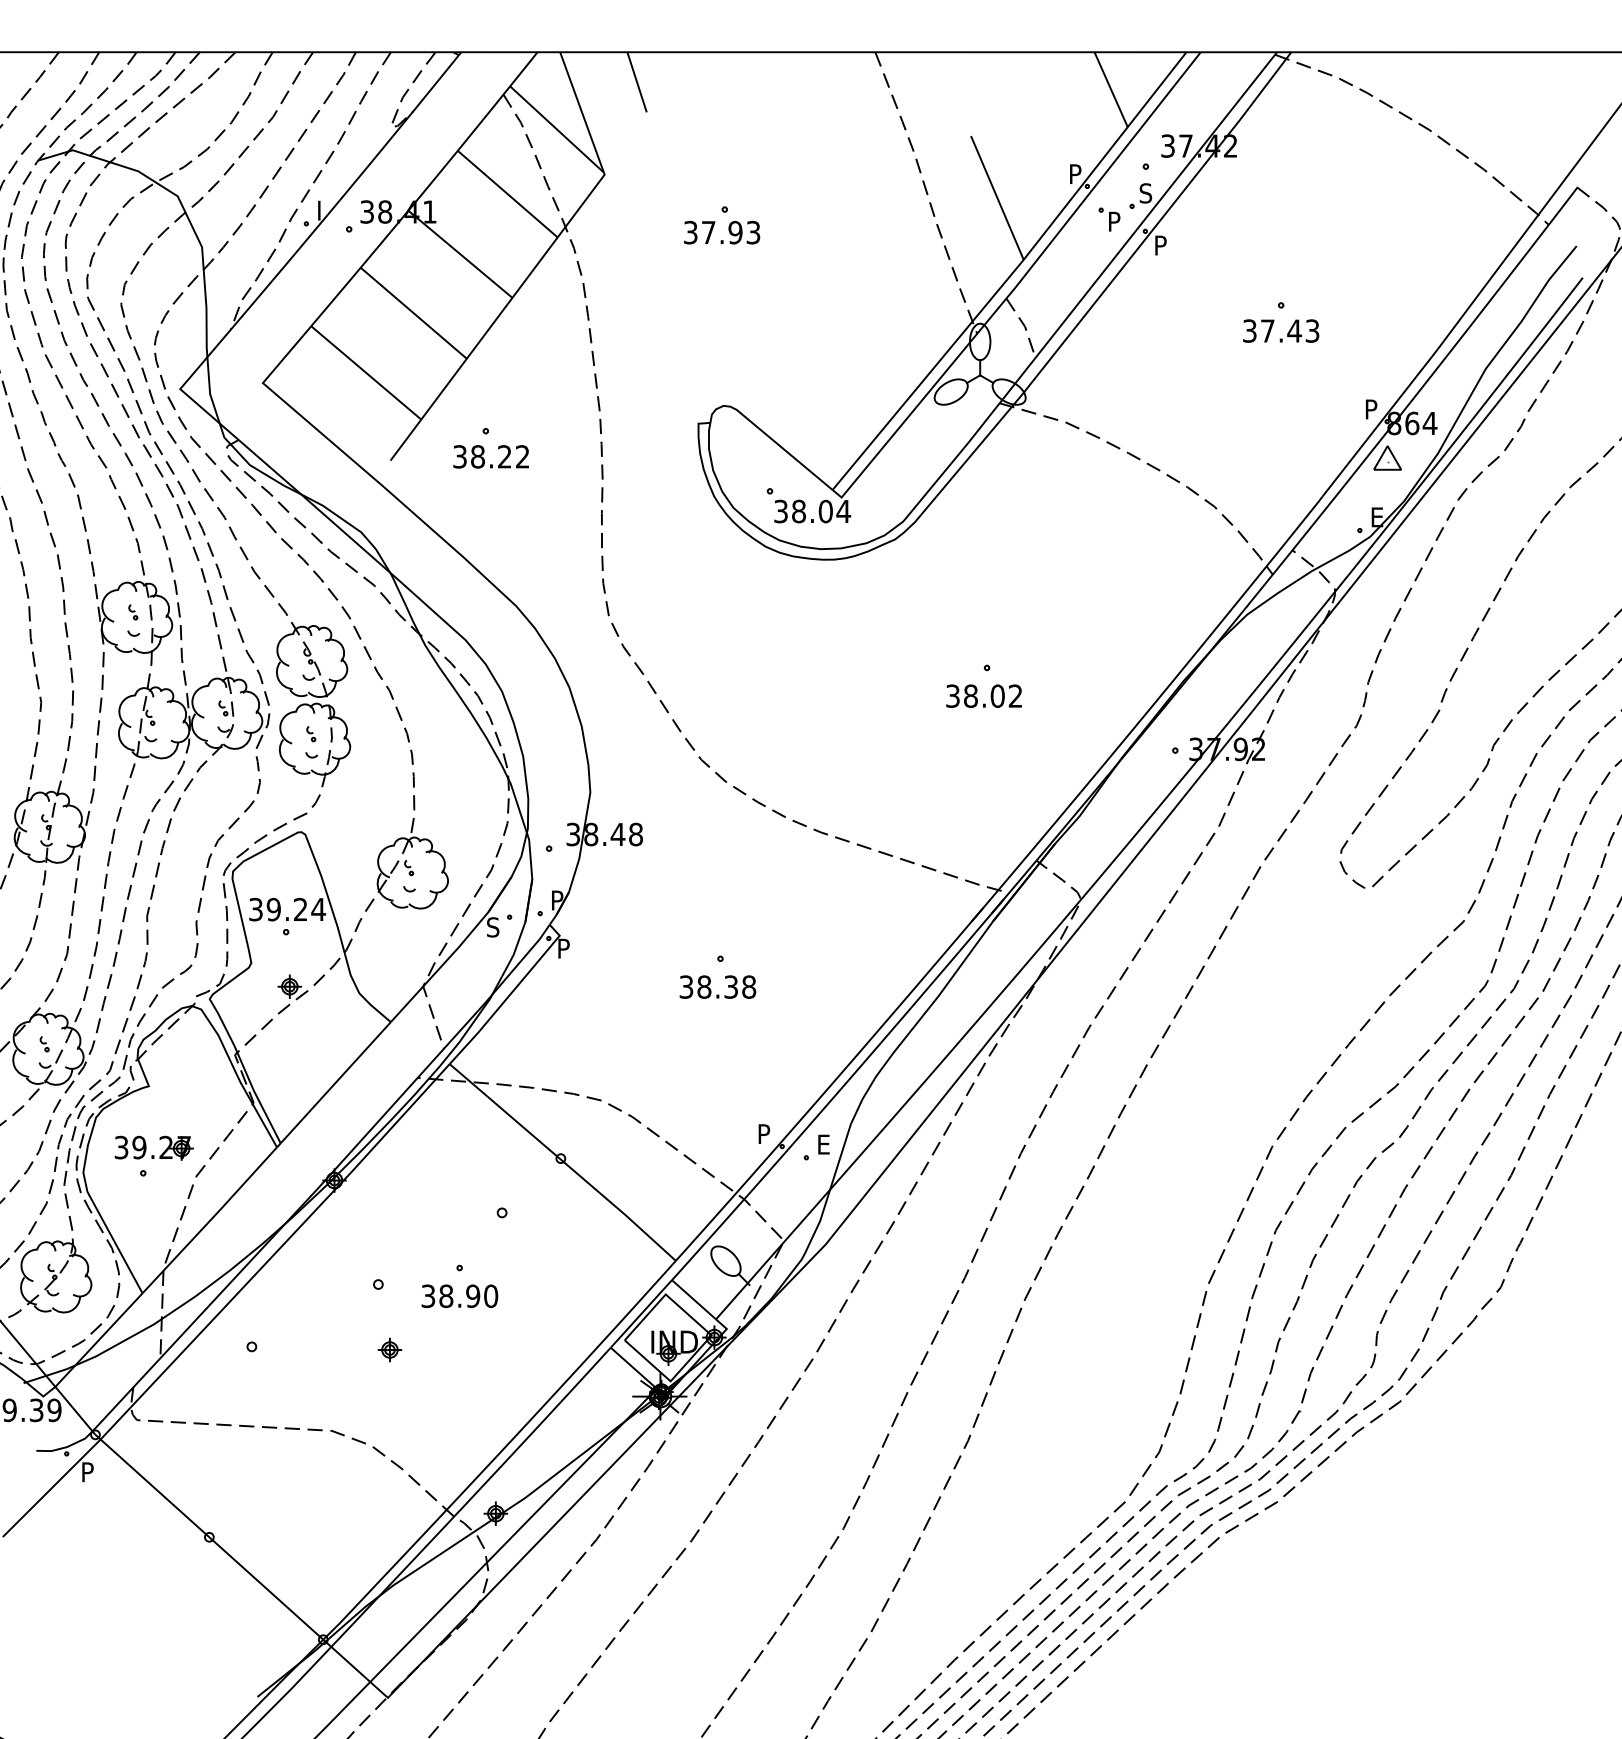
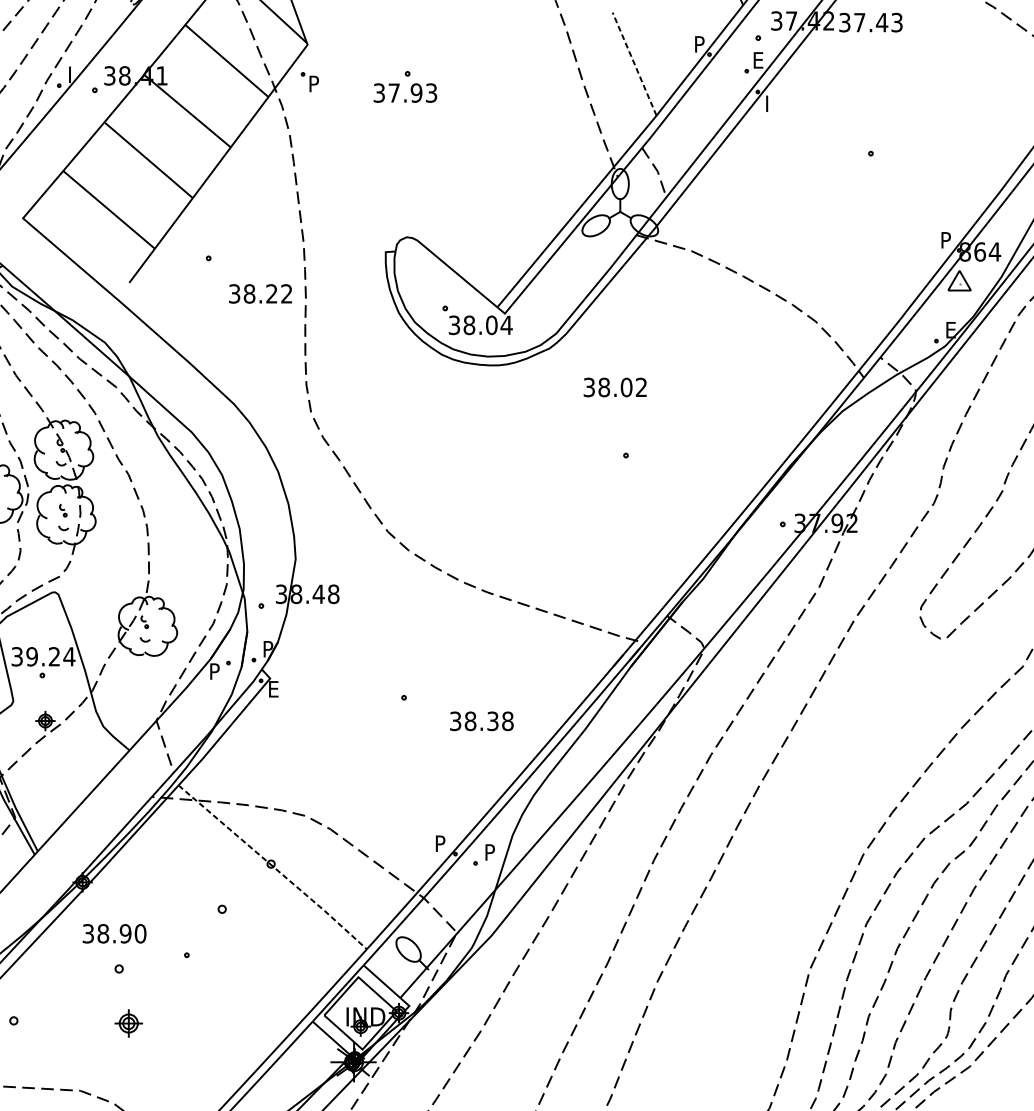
text: (1145, 193) -> (757, 60), S -> E
line: (997, 197) -> (634, 63), solid -> dashed
part: (1109, 219) -> (309, 82), moved
text: (1161, 241) -> (771, 100), P -> I
text: (1281, 330) -> (871, 22), moved
text: (490, 456) -> (260, 293), moved
text: (983, 695) -> (614, 386), moved
text: (493, 927) -> (215, 671), S -> P
text: (564, 948) -> (274, 689), P -> E
text: (717, 986) -> (481, 720), moved
text: (824, 1144) -> (490, 852), E -> P
line: (564, 1162) -> (274, 867), solid -> dashed
text: (459, 1296) -> (114, 933), moved
part: (389, 1349) -> (128, 1023), size x1.4

